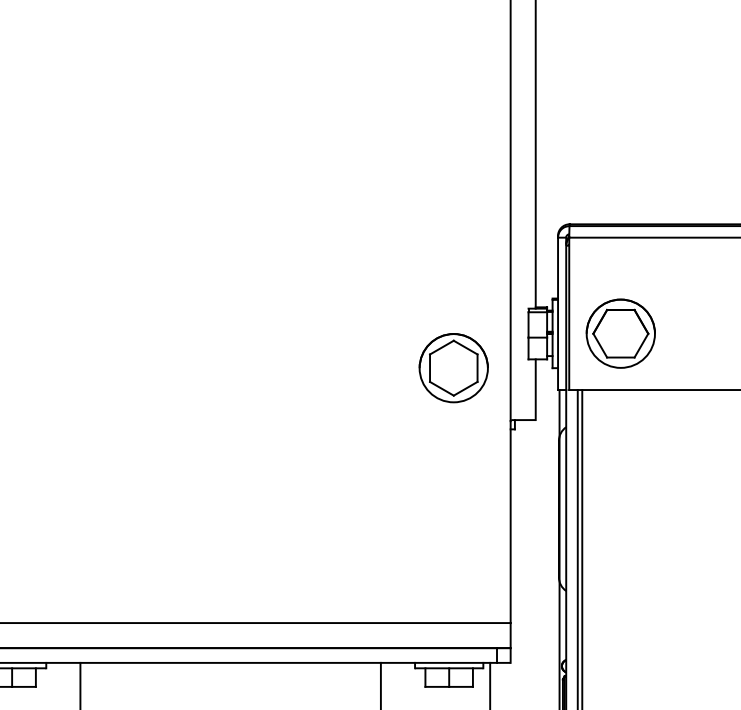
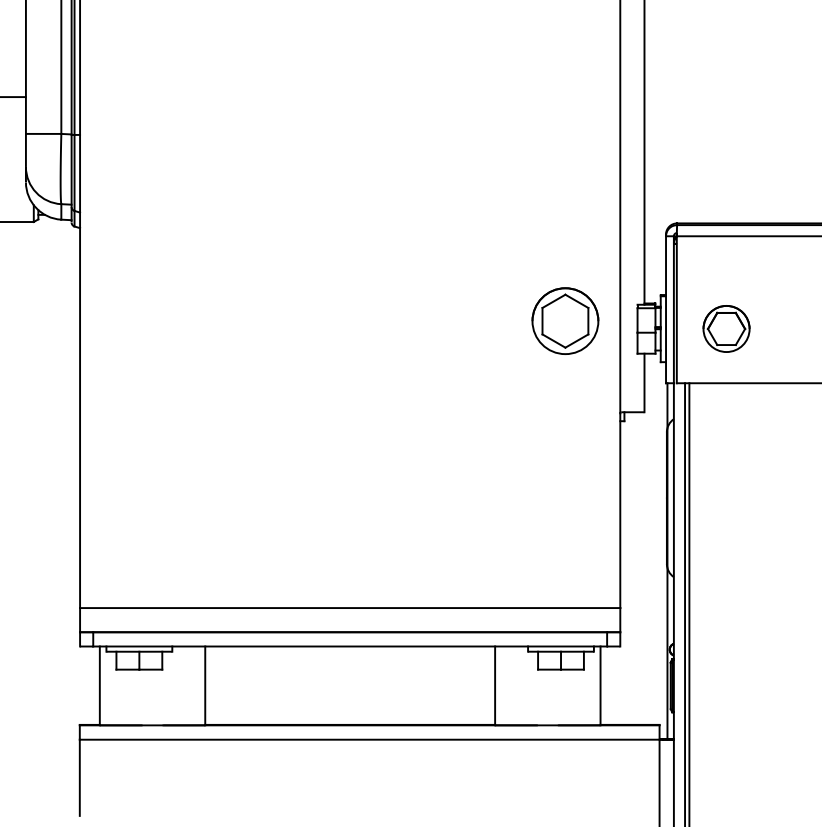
part: (620, 333) -> (726, 328), size x0.7
part: (453, 367) -> (565, 320), moved

